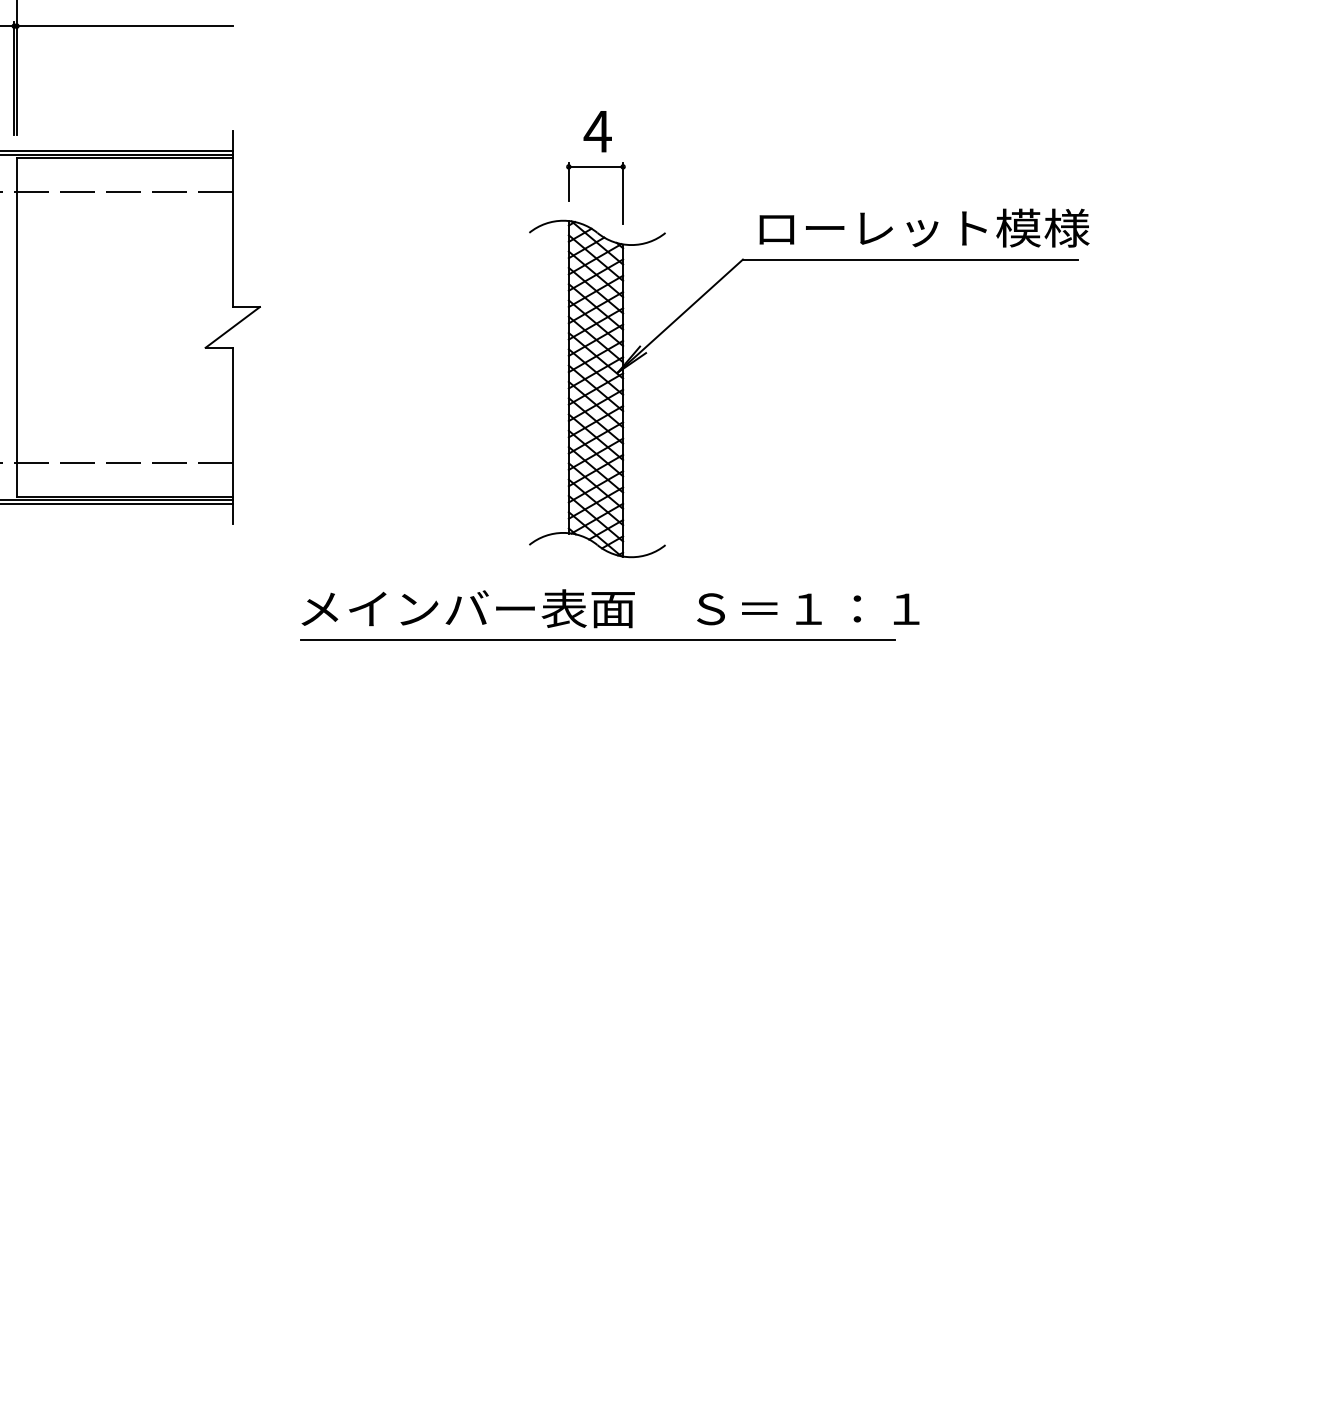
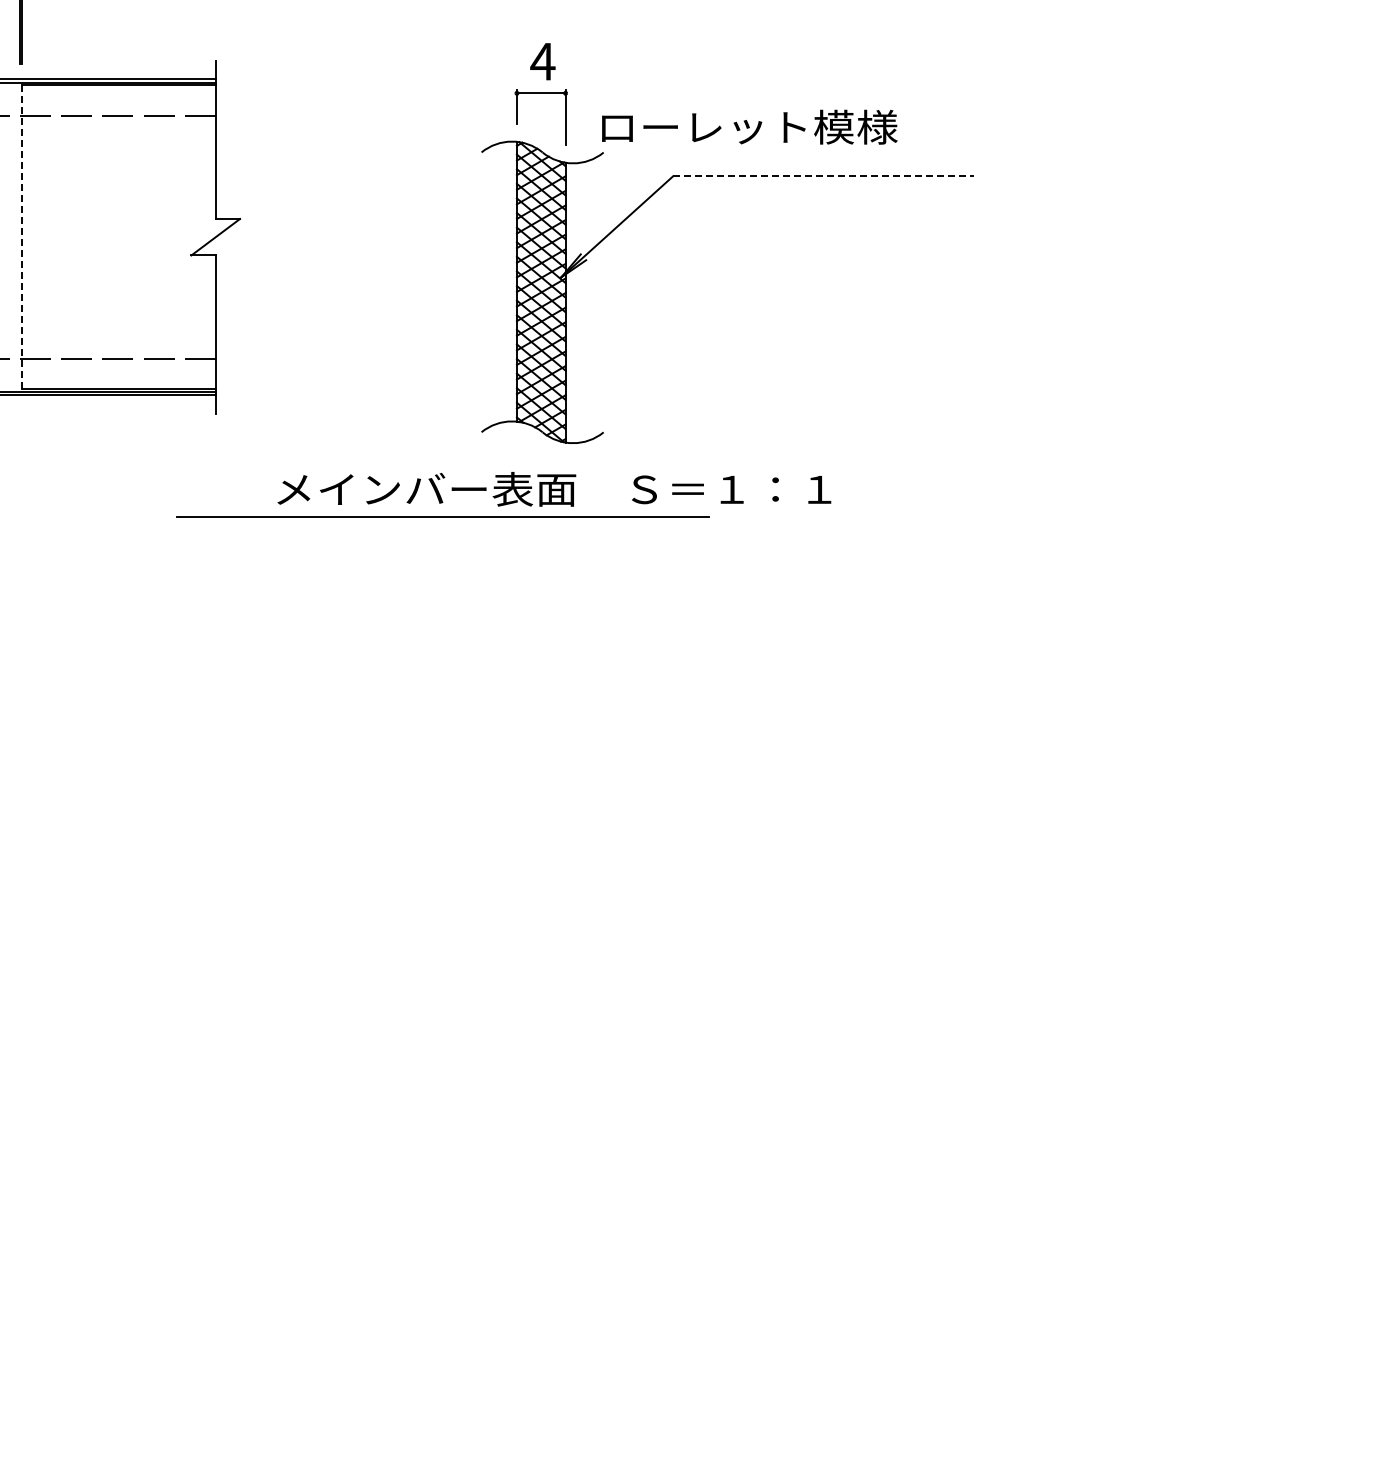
text: (924, 227) -> (749, 126), moved
line: (910, 259) -> (823, 176), solid -> dashed
line: (17, 327) -> (22, 237), solid -> dashed
line: (597, 638) -> (442, 516), moved

